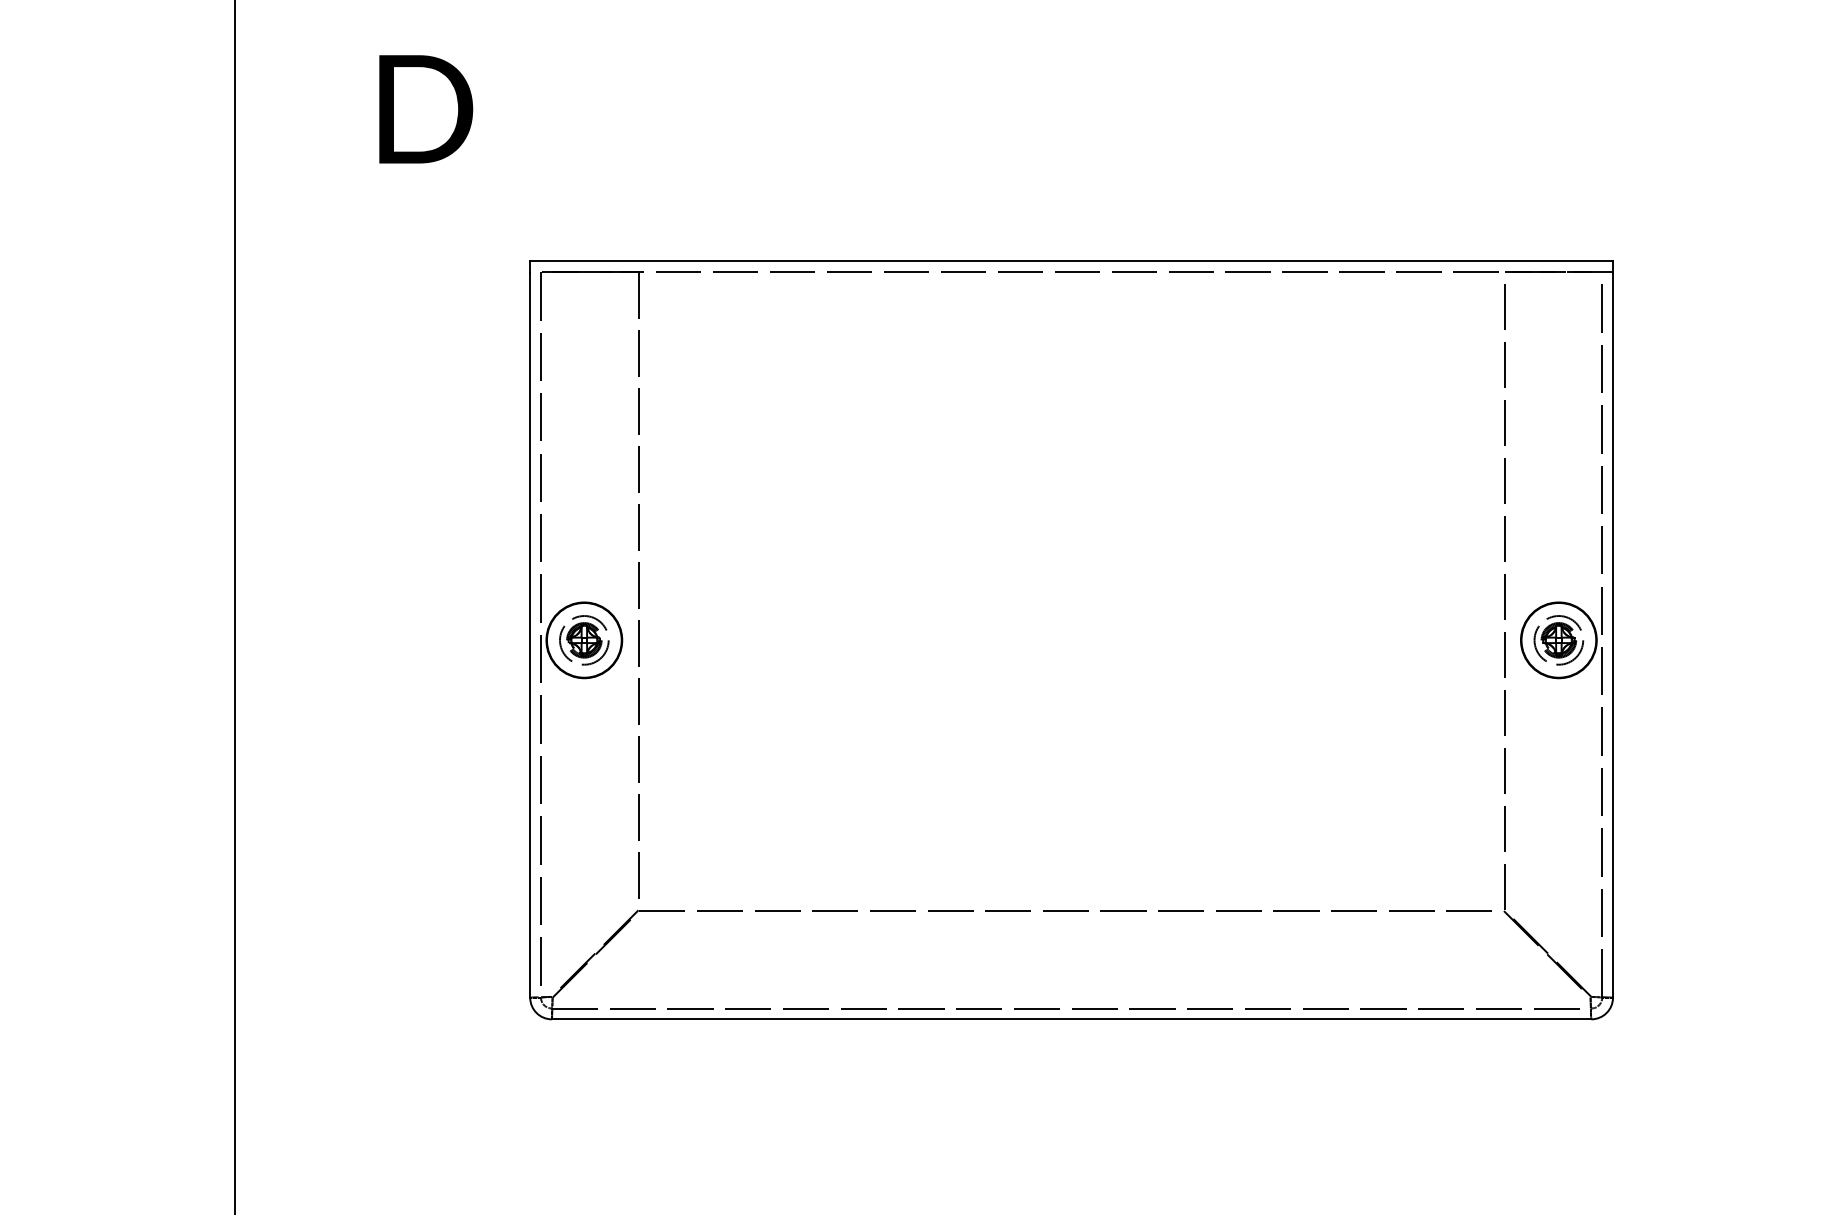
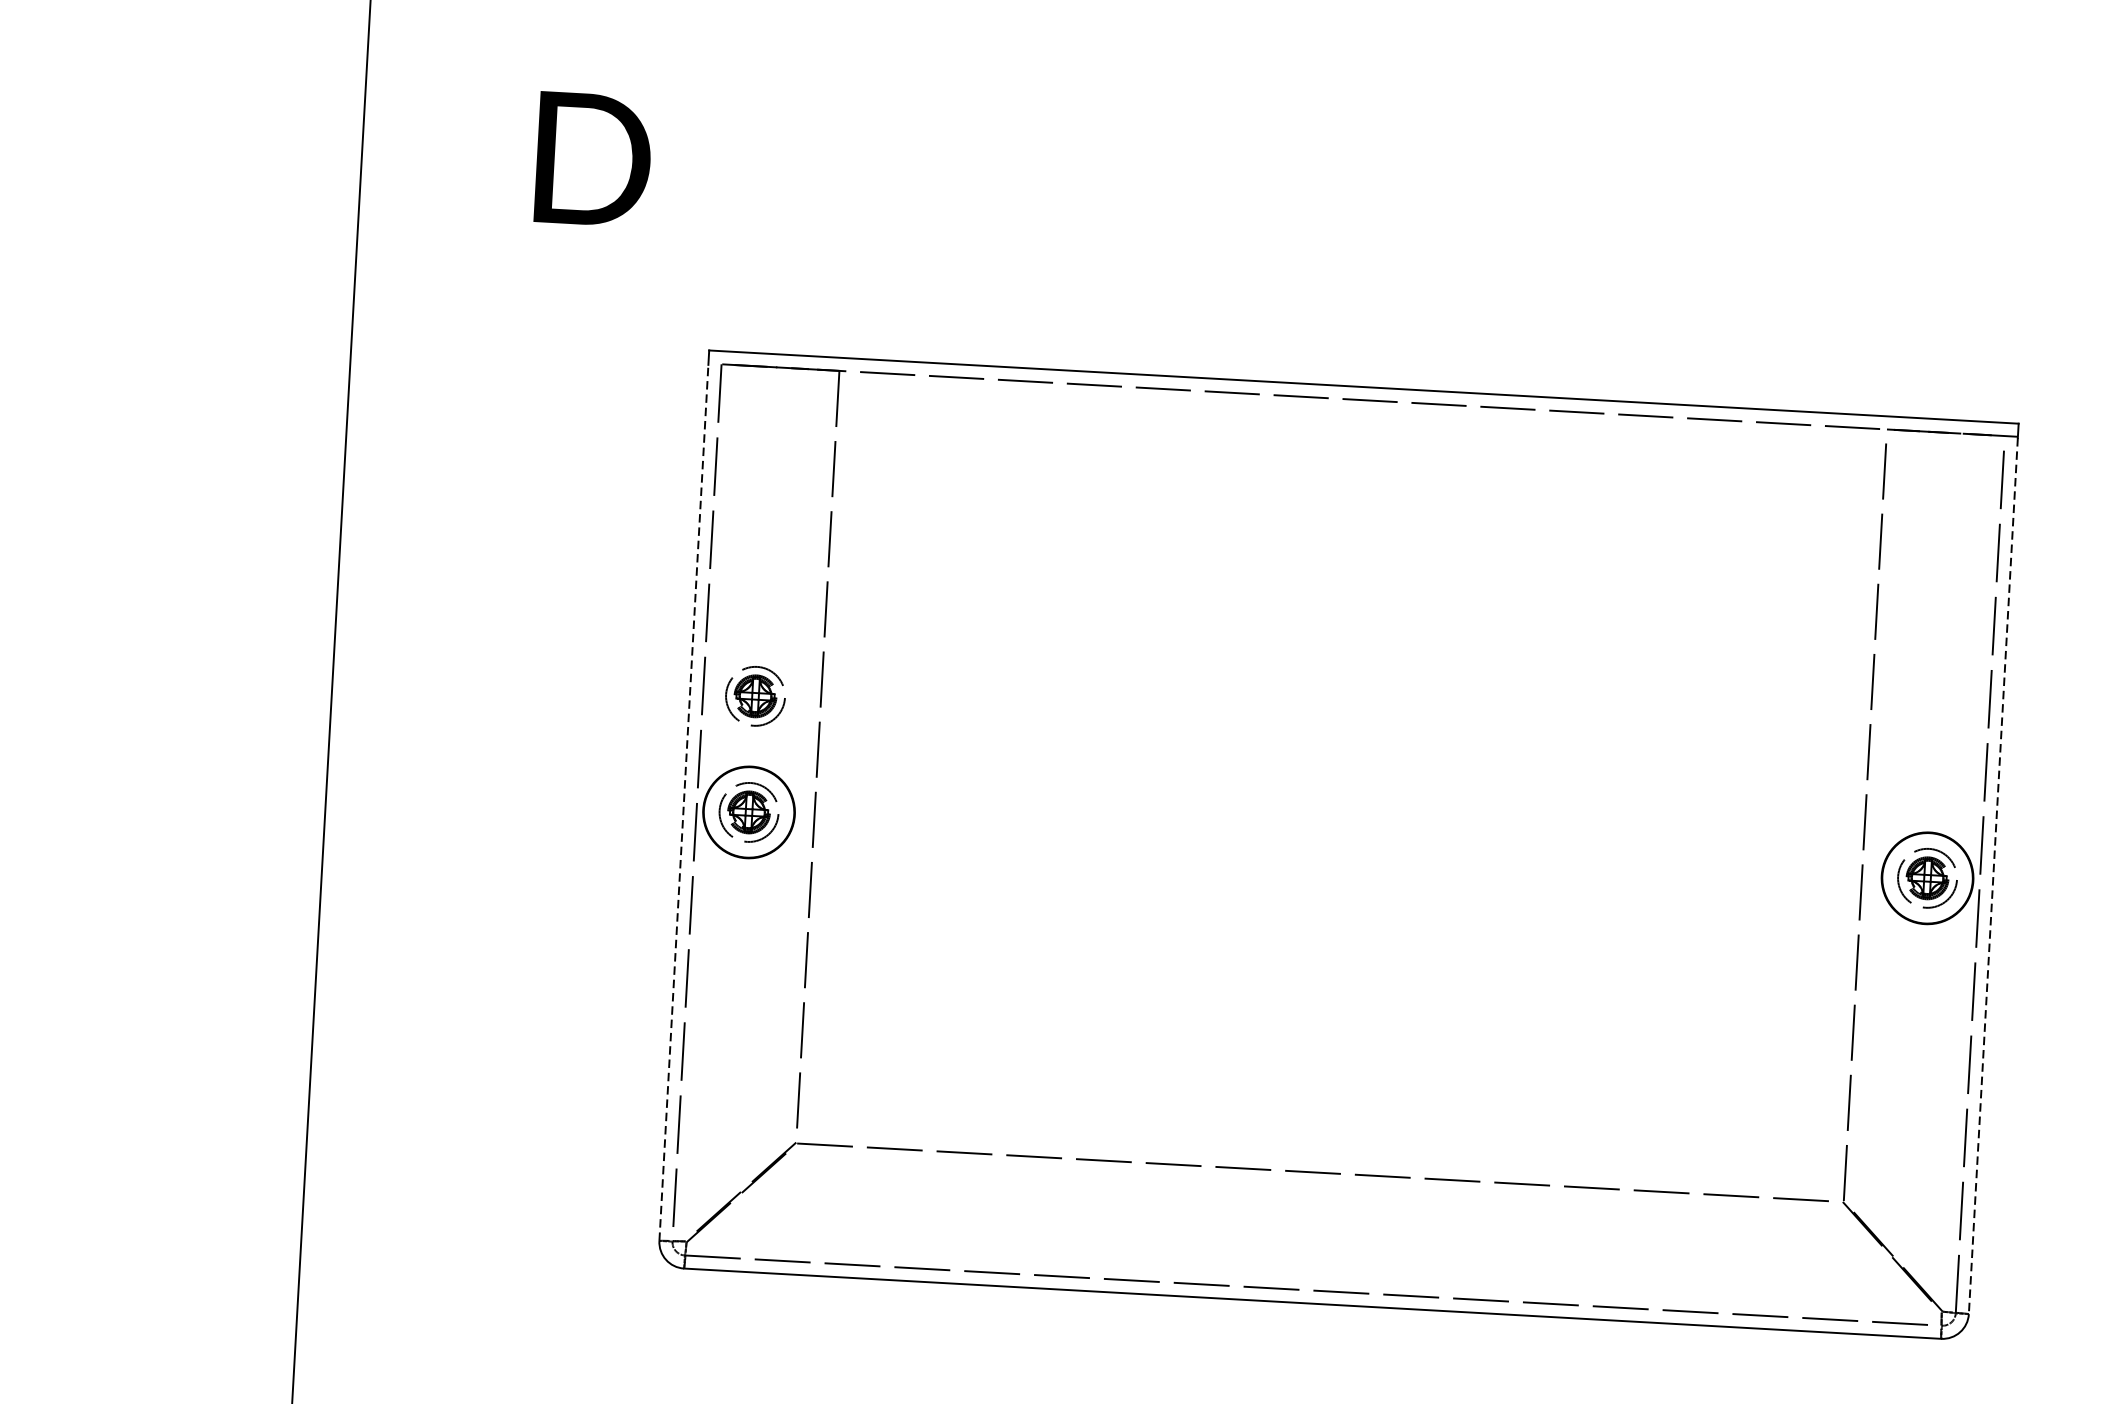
part: (584, 544) -> (755, 696), added
line: (530, 634) -> (684, 801), solid -> dashed
line: (1613, 635) -> (1993, 876), solid -> dashed

